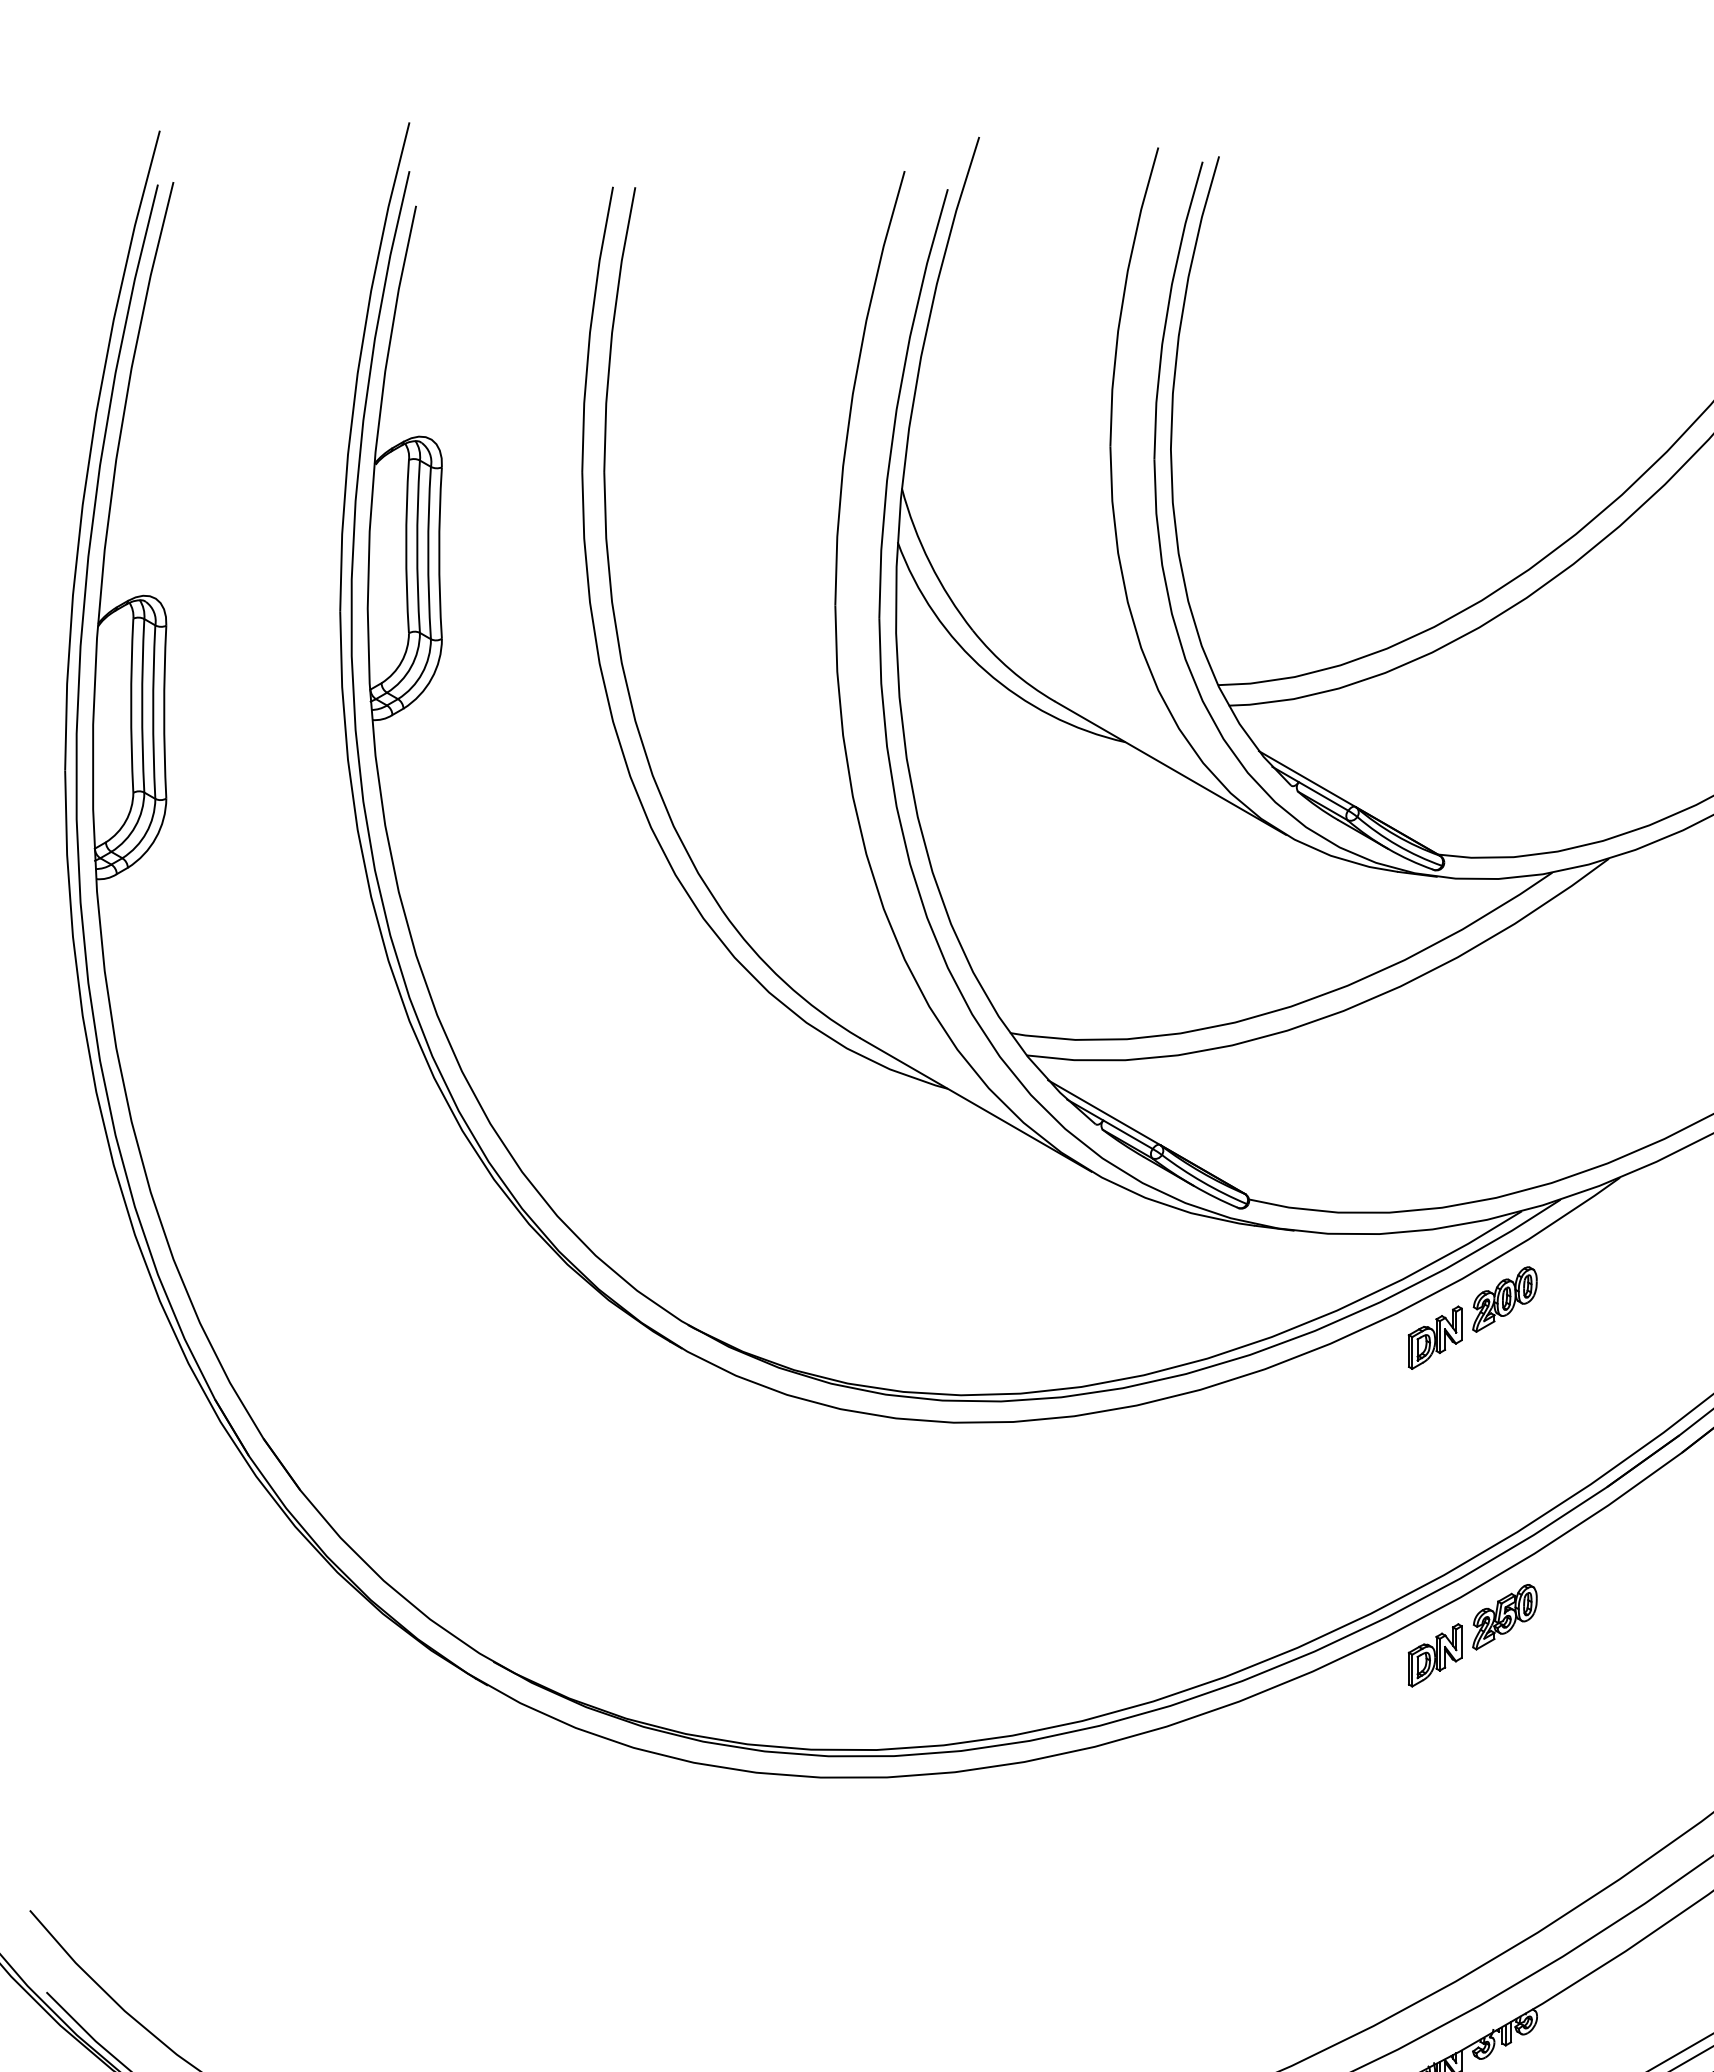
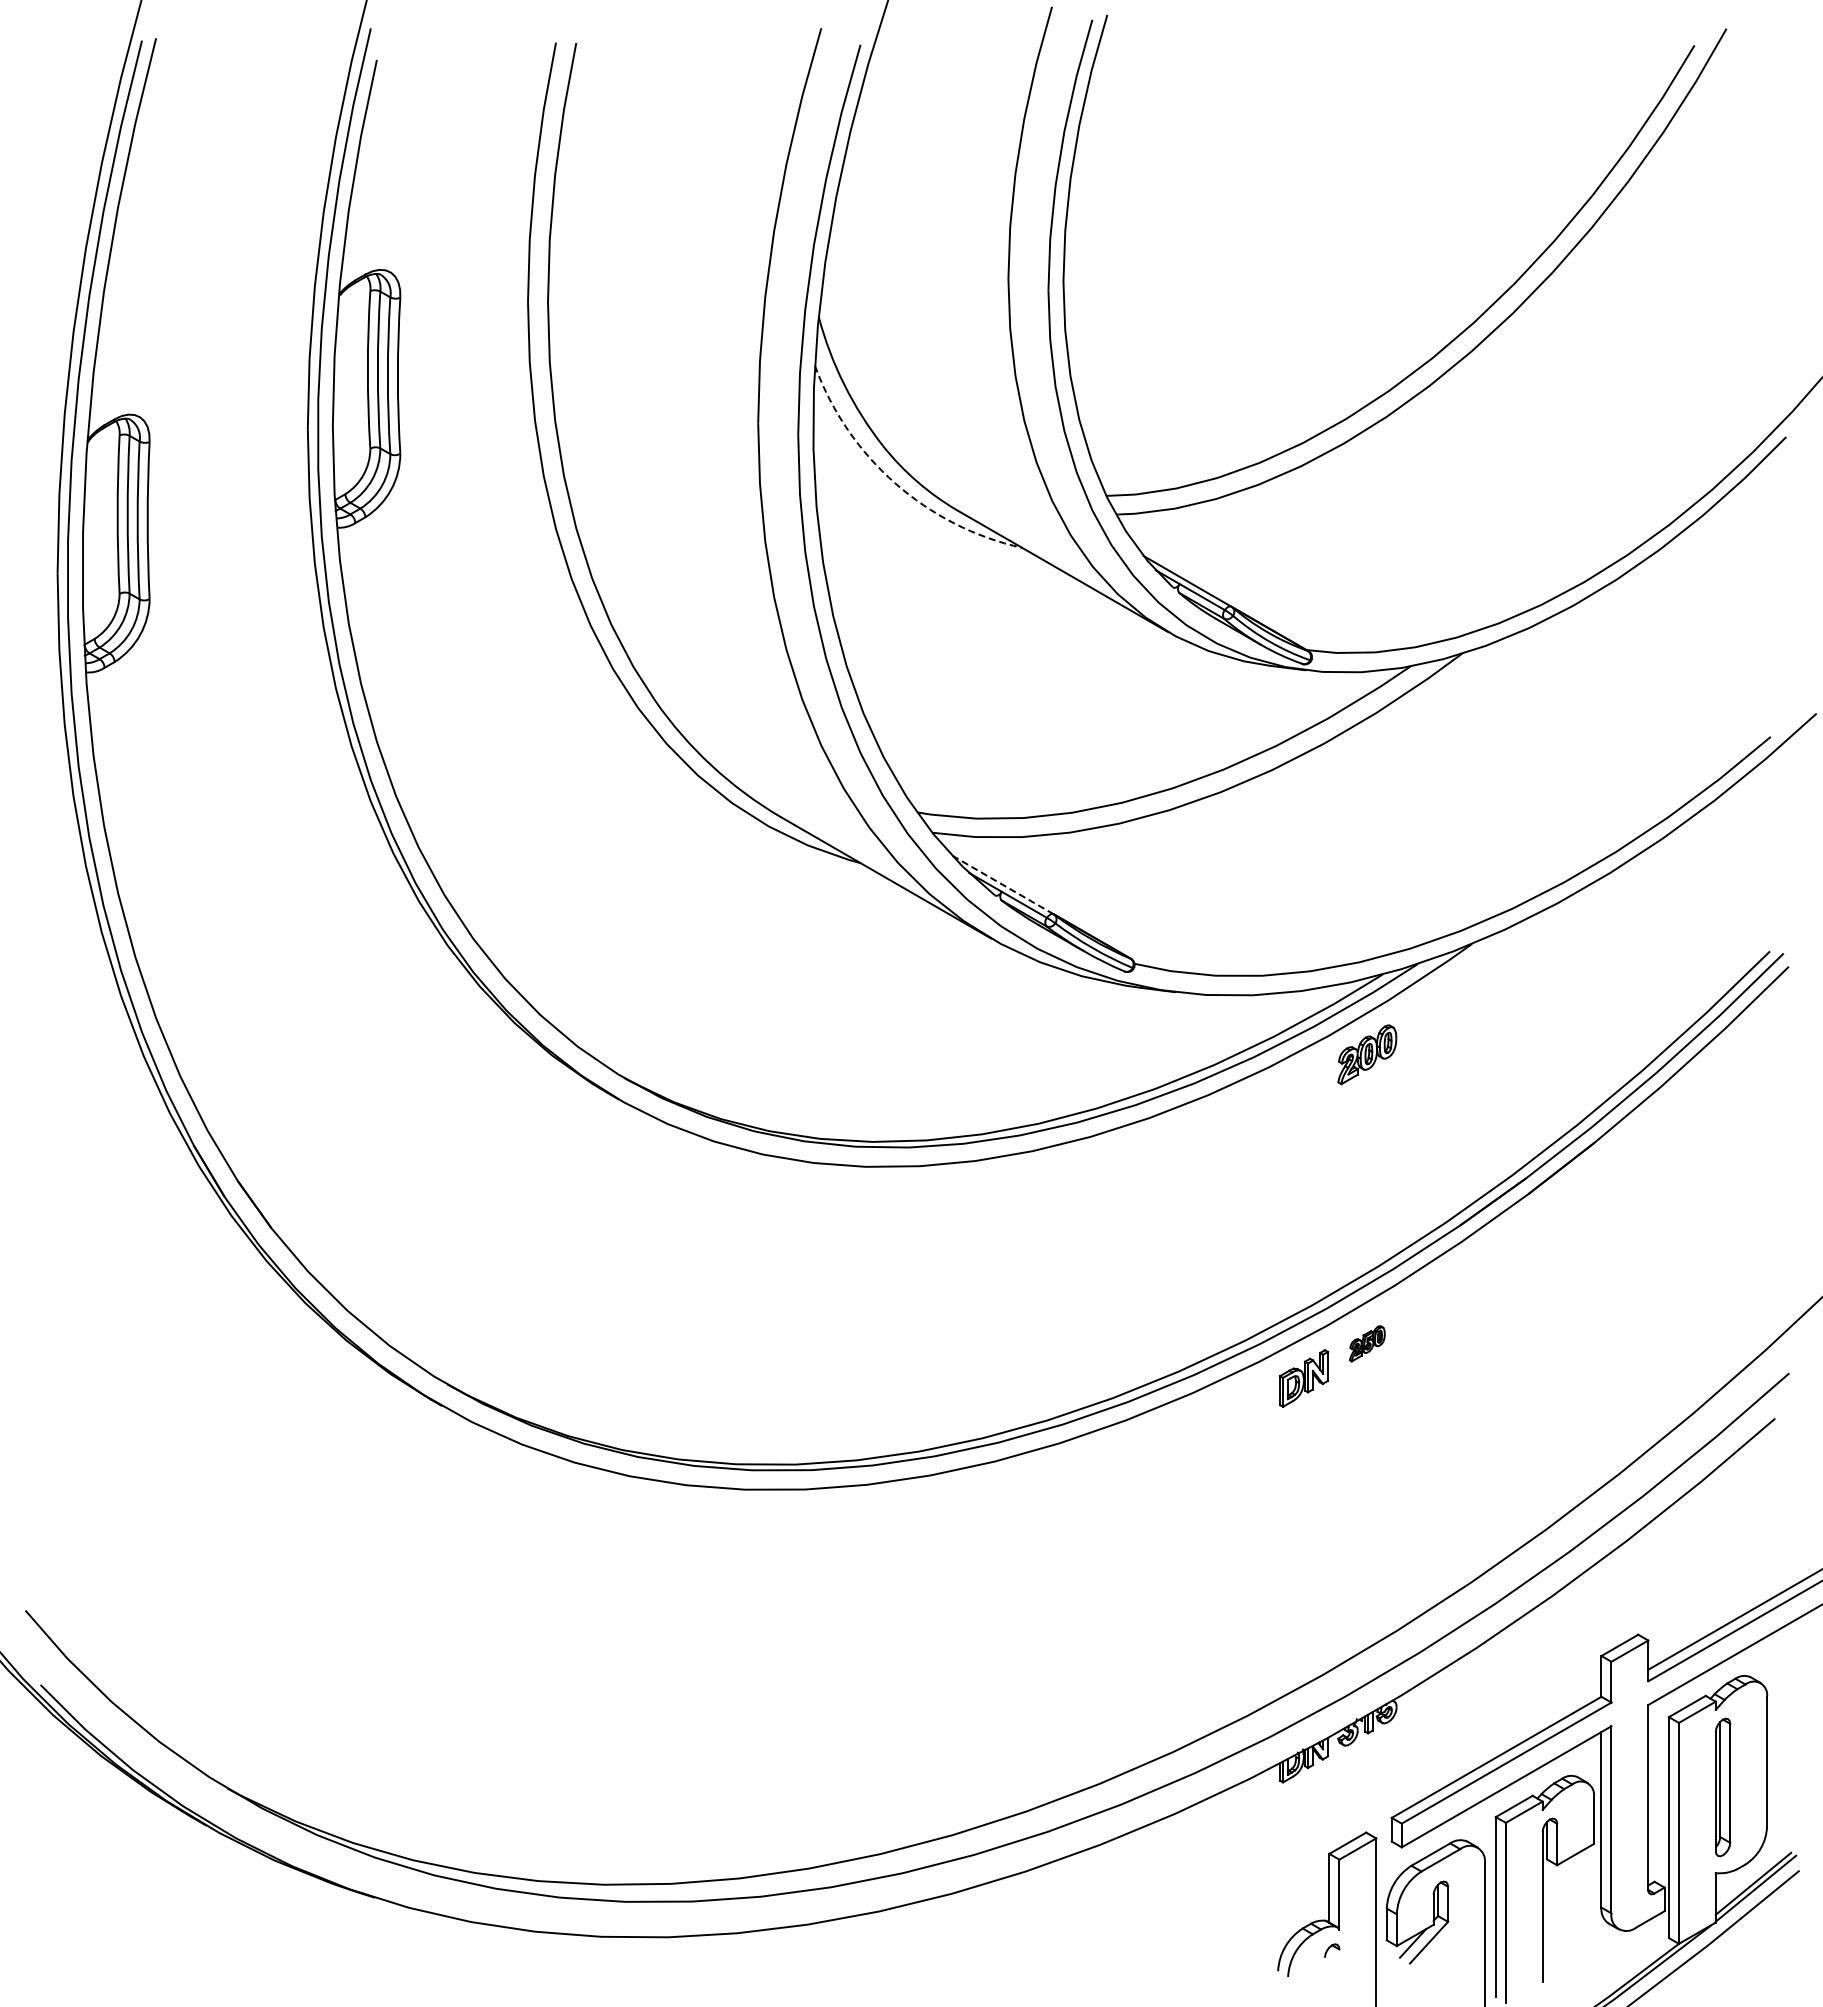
arc: (986, 671) -> (895, 483), solid -> dashed
line: (1103, 1112) -> (1002, 884), solid -> dashed
part: (1434, 1337) -> (1303, 1089), removed
part: (1505, 1616) -> (1367, 1343), size x0.6

